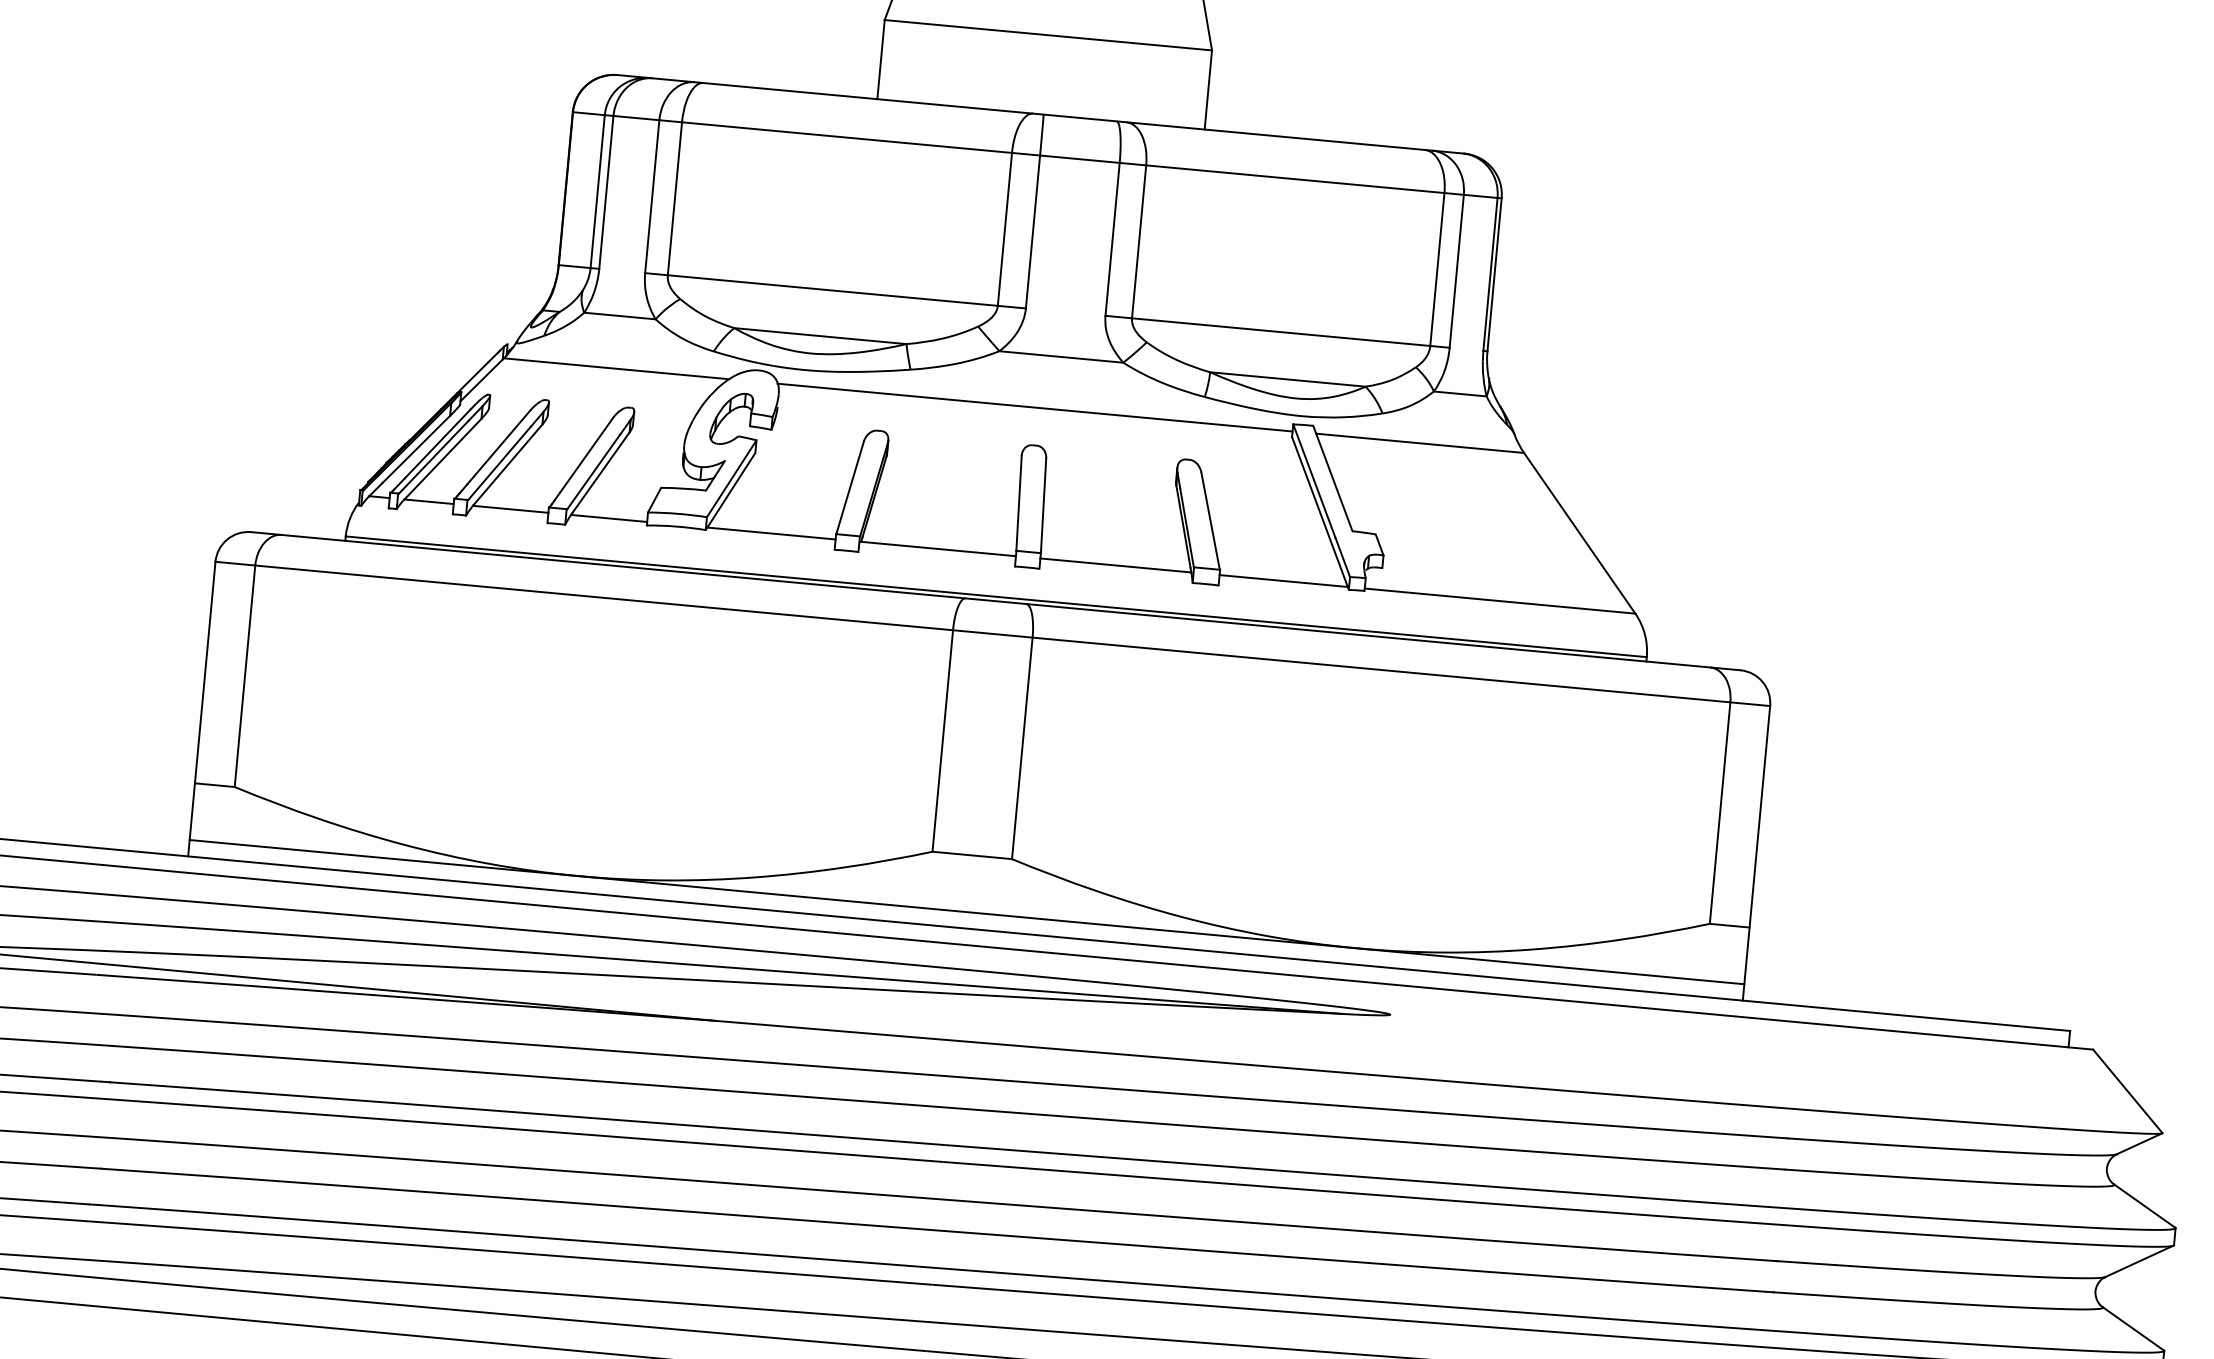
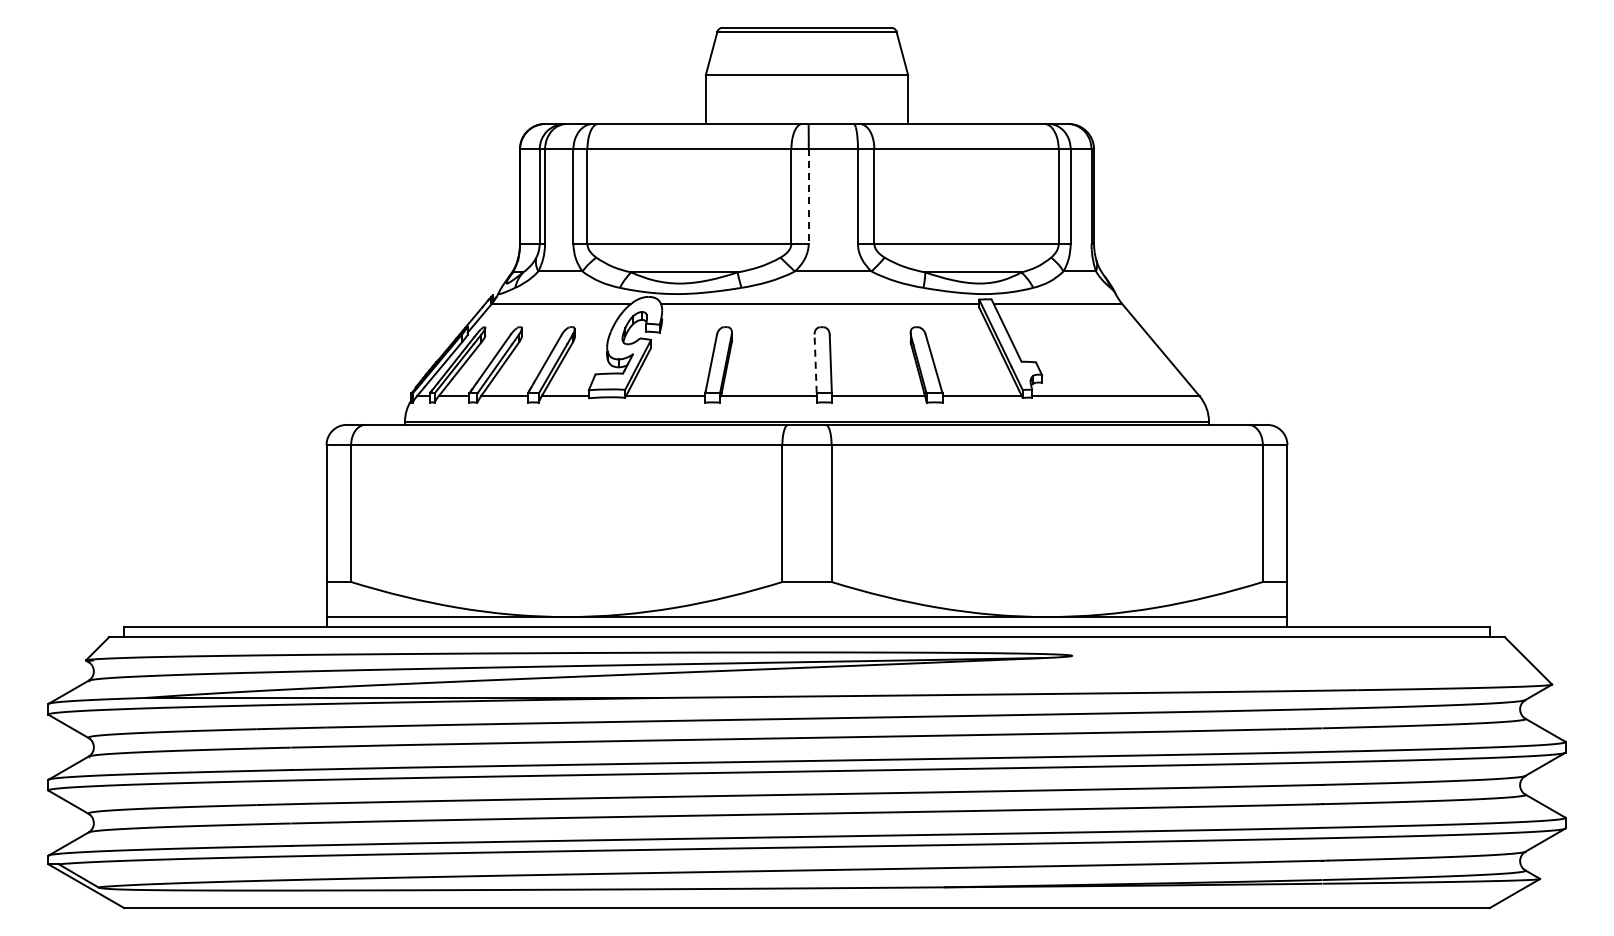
line: (1032, 233) -> (808, 197), solid -> dashed
line: (1018, 503) -> (815, 363), solid -> dashed

